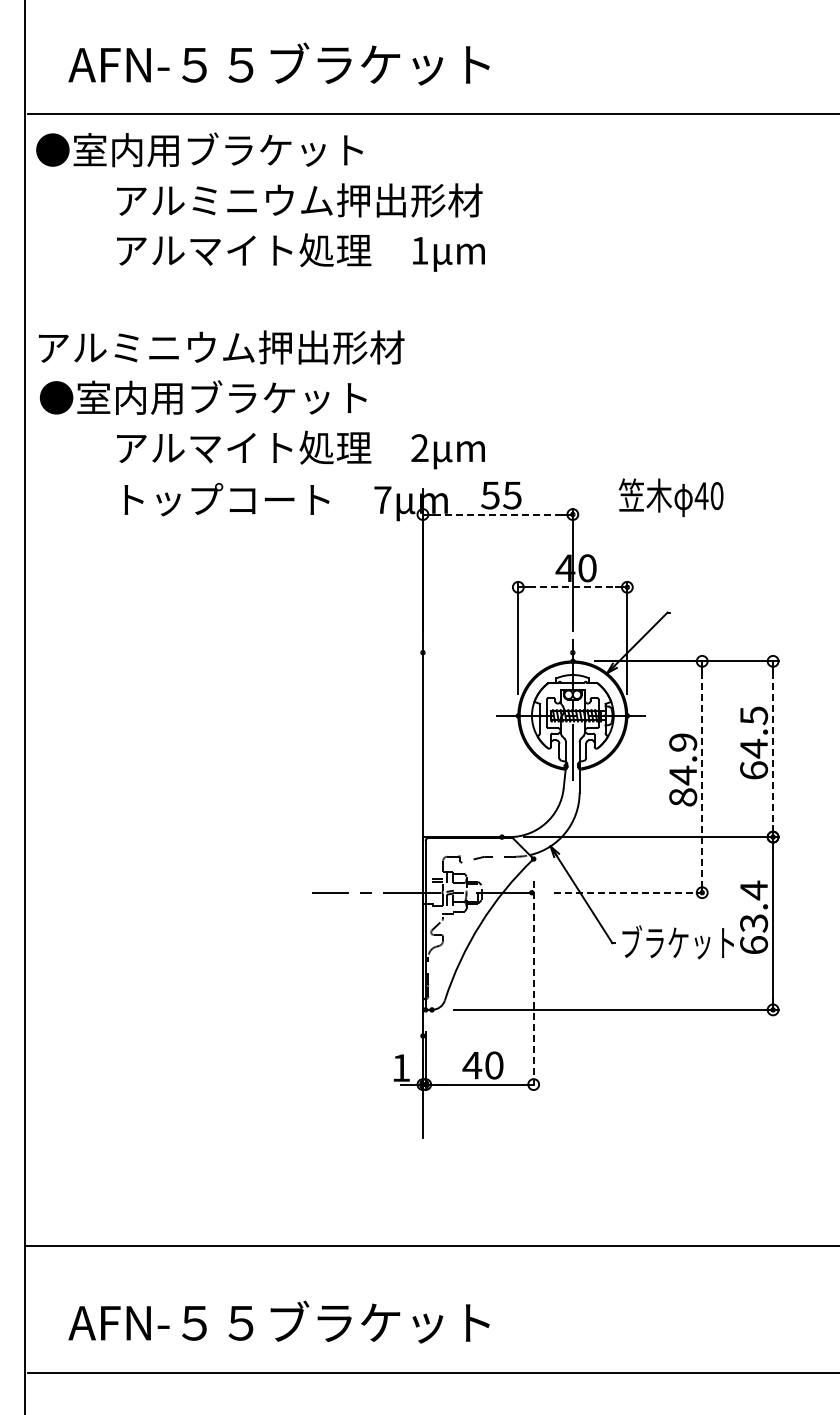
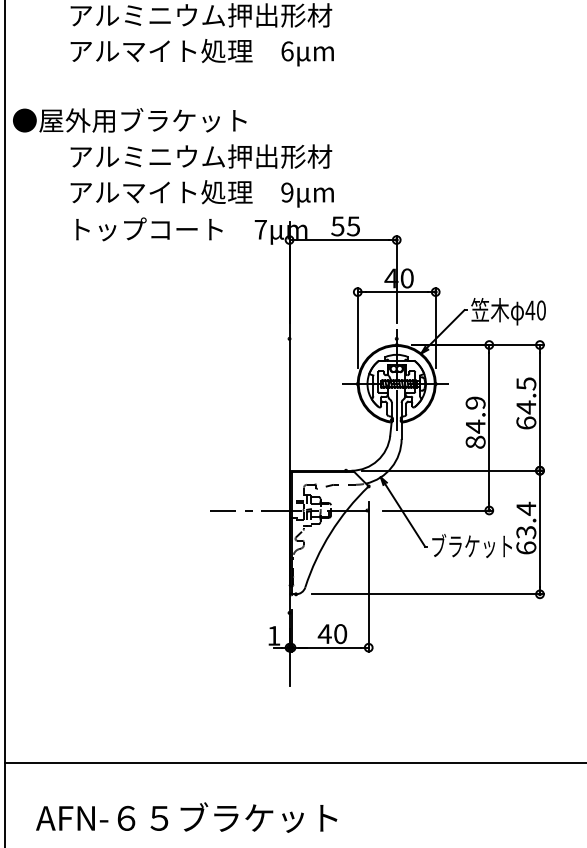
text: (419, 250) -> (287, 51), 1 -> 6
text: (220, 347) -> (144, 120), アルミニウム押出形材 -> ●屋外用ブラケット
text: (260, 397) -> (173, 156), ●室内用ブラケット -> アルミニウム押出形材
text: (419, 448) -> (287, 192), 2 -> 9
text: (670, 497) -> (508, 311), moved
line: (498, 514) -> (343, 240), dashed -> solid
line: (572, 587) -> (396, 292), dashed -> solid
line: (773, 749) -> (540, 408), dashed -> solid
line: (702, 777) -> (489, 428), dashed -> solid
line: (631, 892) -> (438, 510), dashed -> solid
line: (533, 985) -> (368, 576), dashed -> solid
text: (194, 1322) -> (126, 817), AFN-５５ブラケット -> AFN-６５ブラケット

